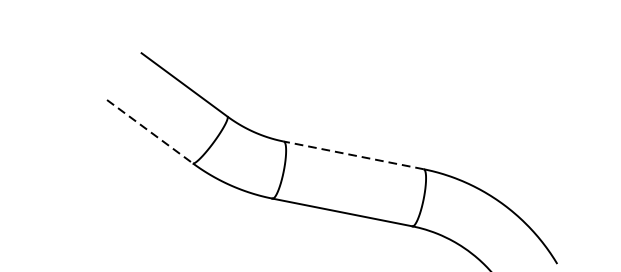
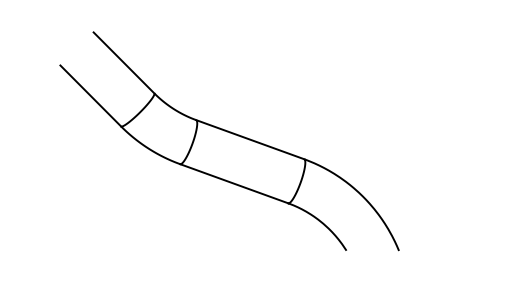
line: (149, 131) -> (90, 95), dashed -> solid
line: (352, 155) -> (249, 139), dashed -> solid

